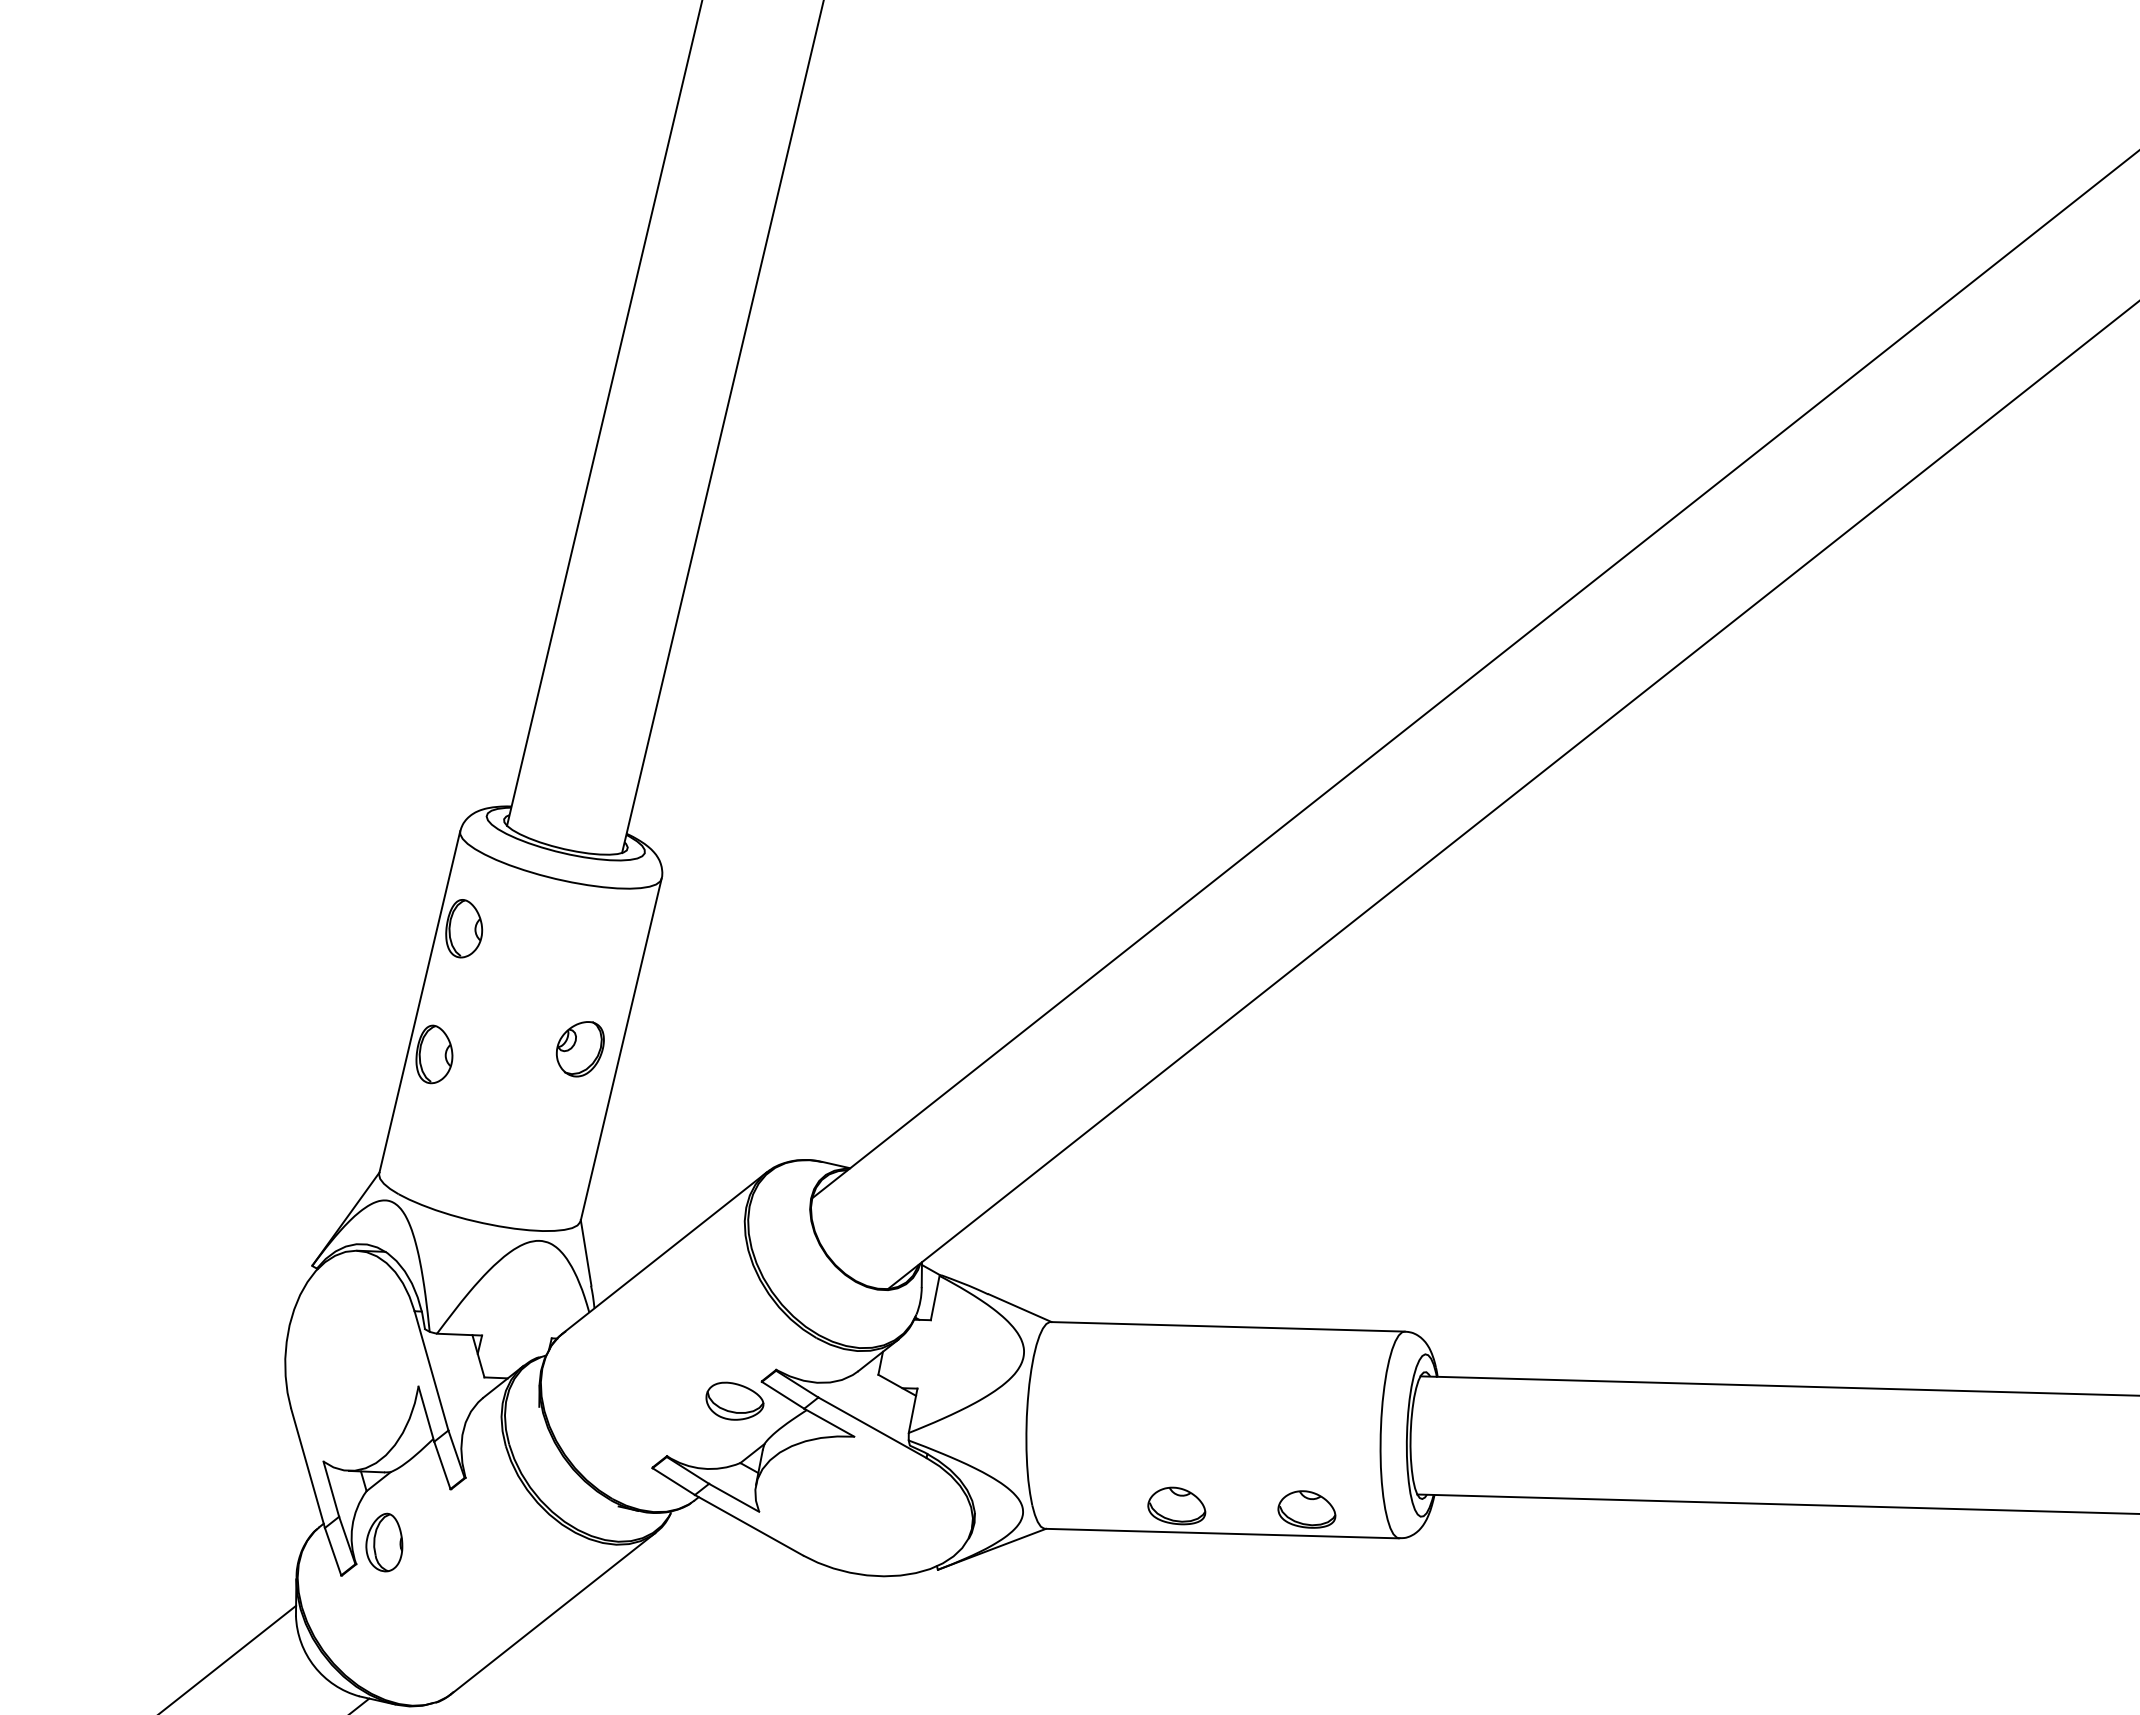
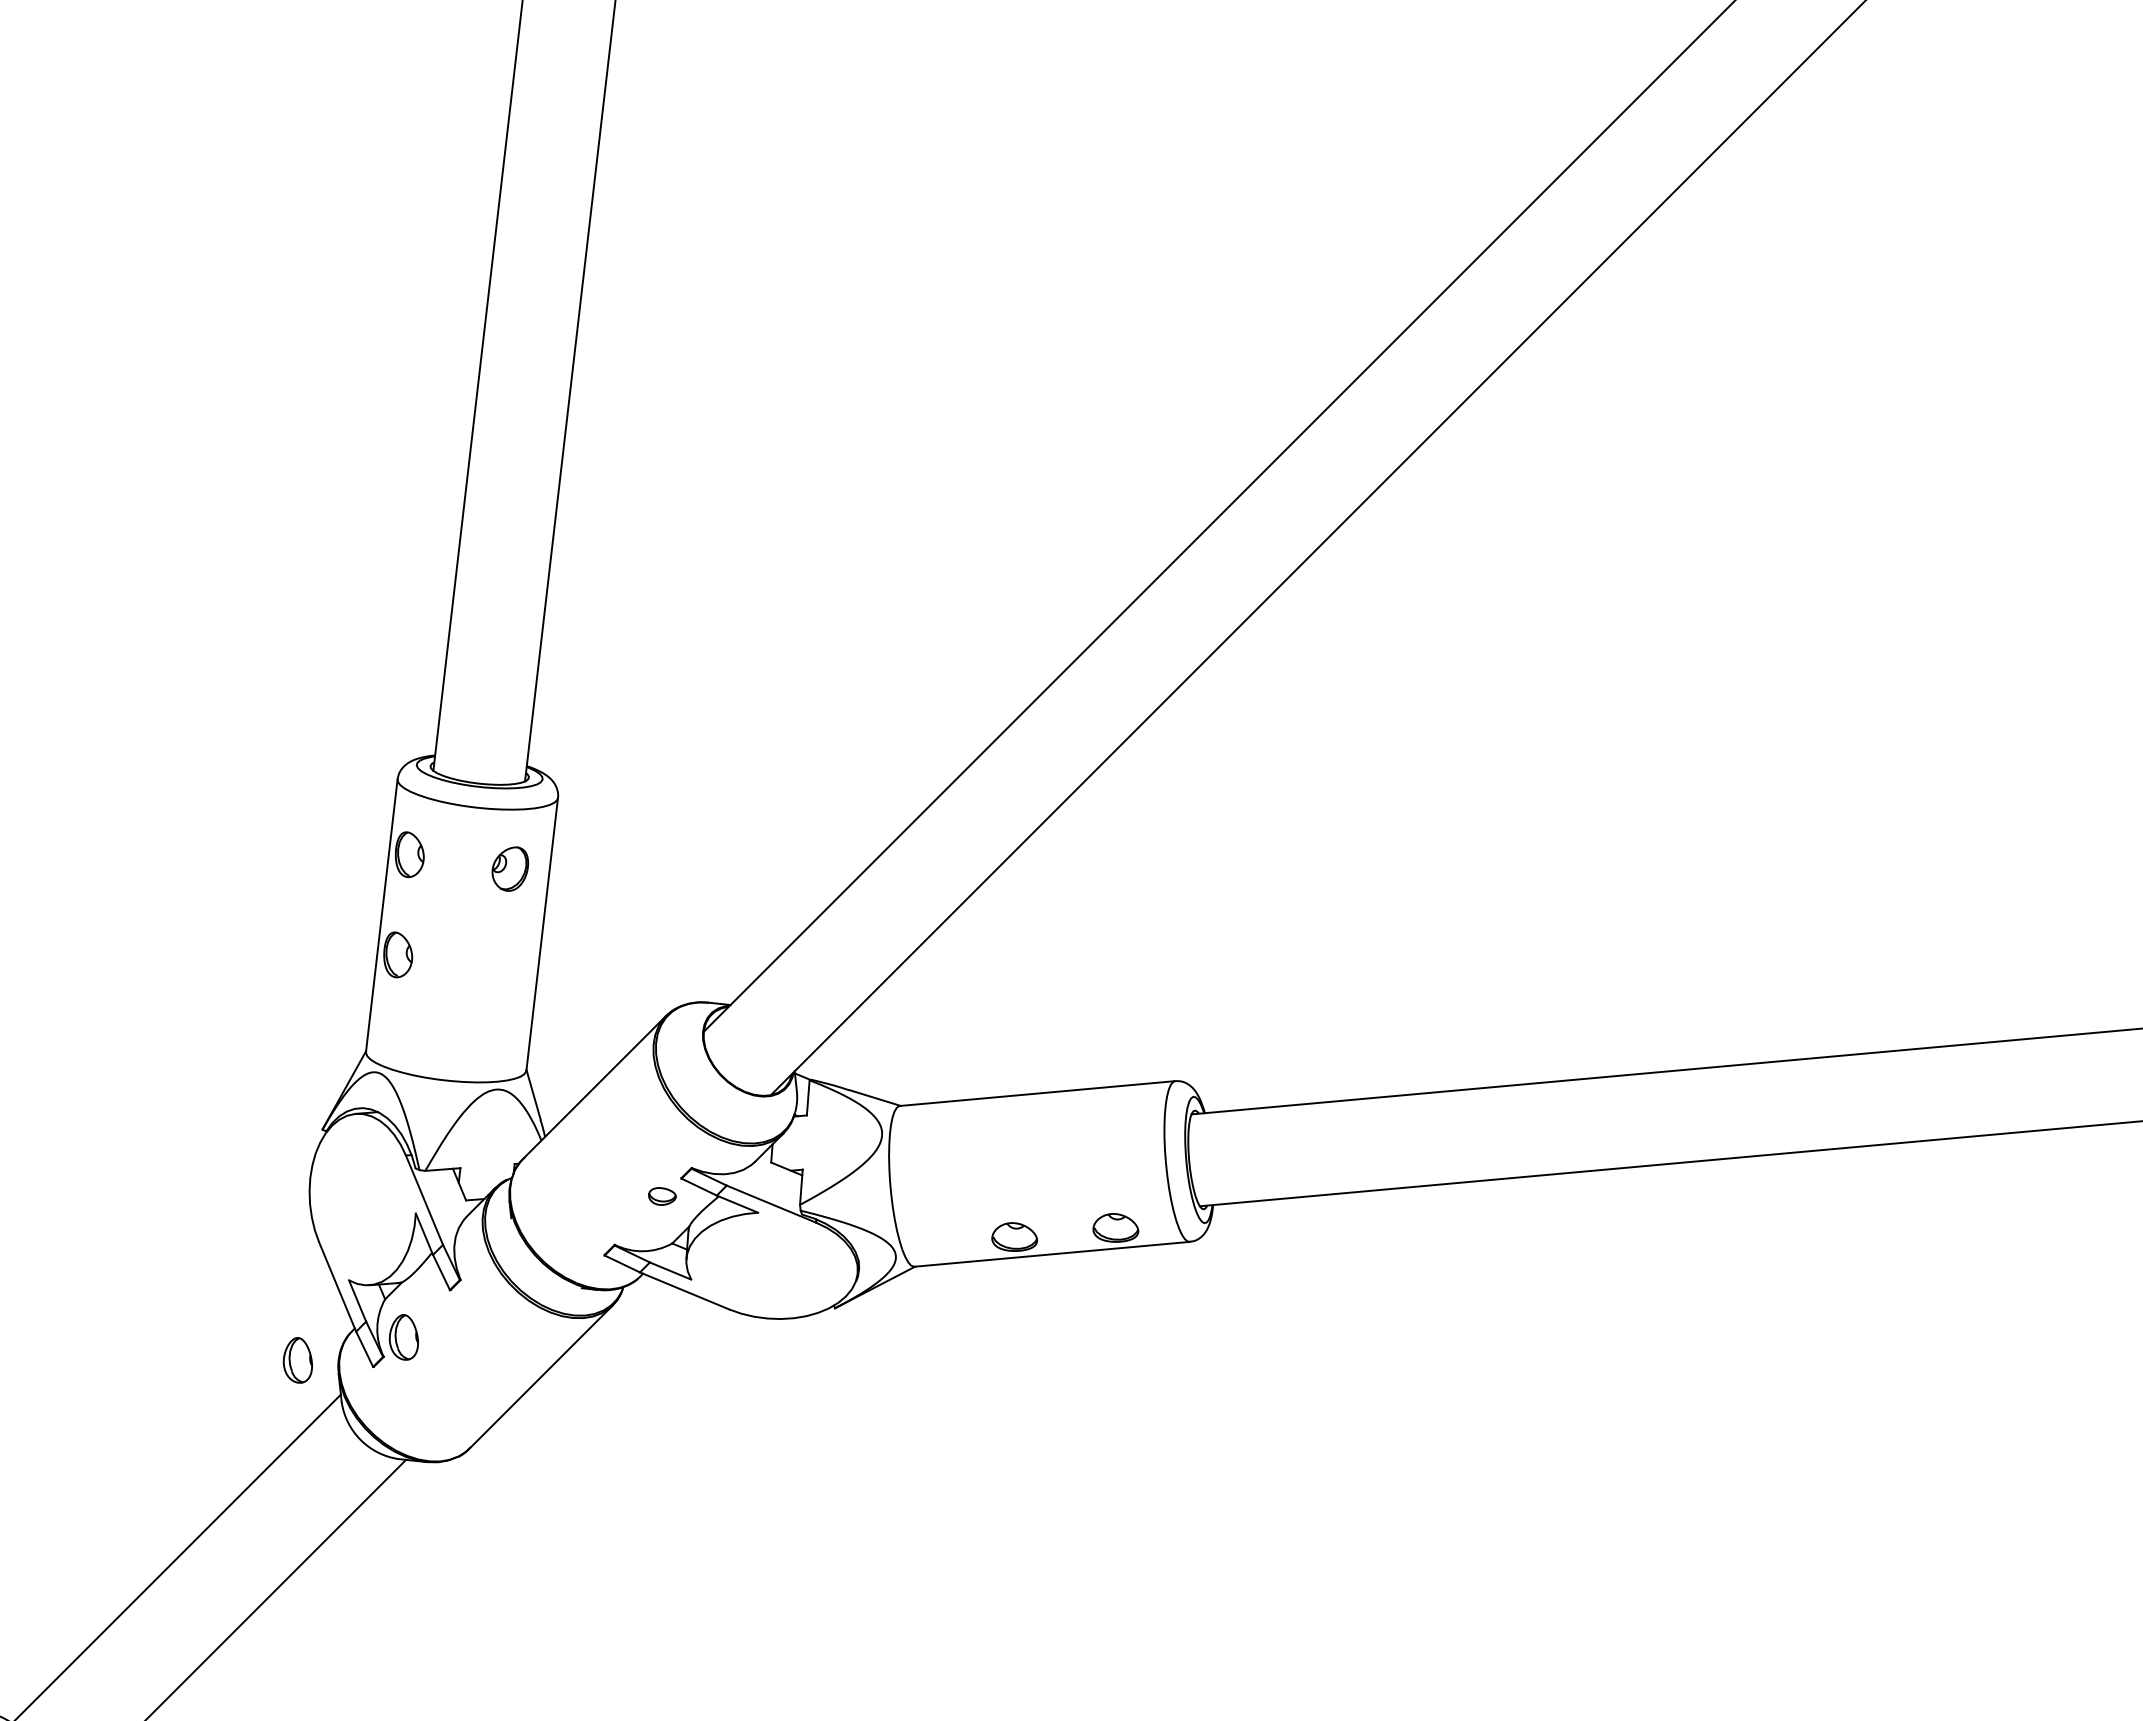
part: (580, 1048) -> (510, 868), moved
part: (734, 1401) -> (662, 1196), size x0.6
part: (245, 1555) -> (297, 1360), added

